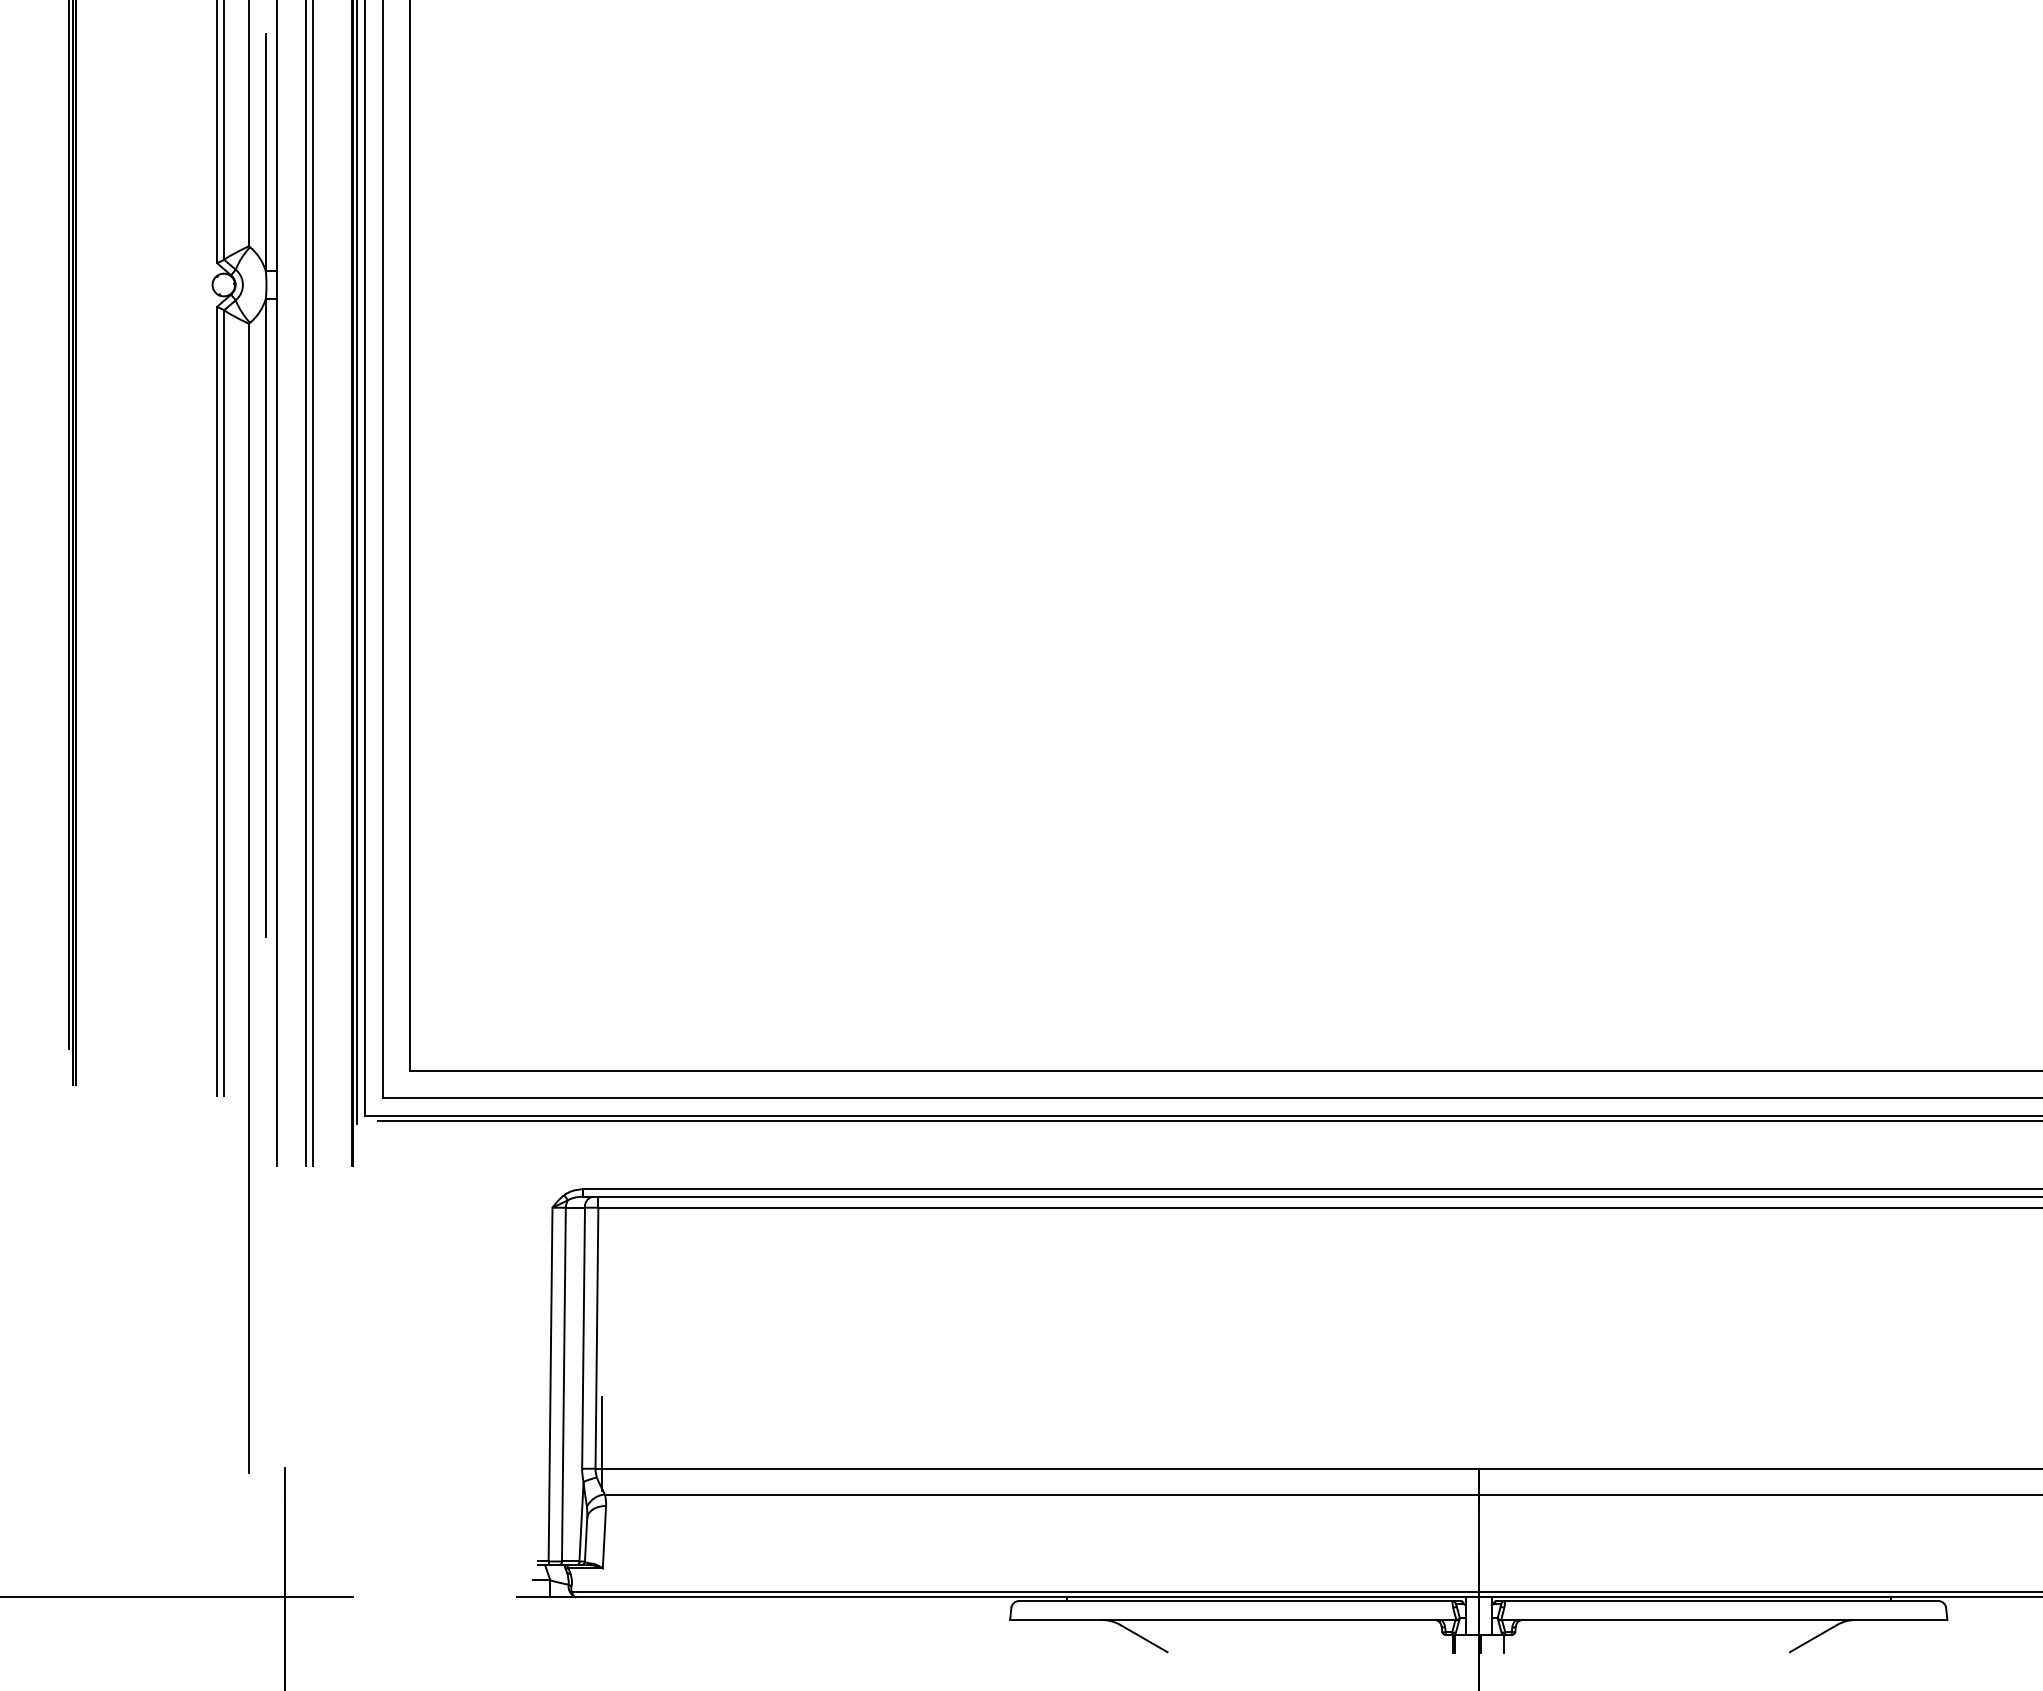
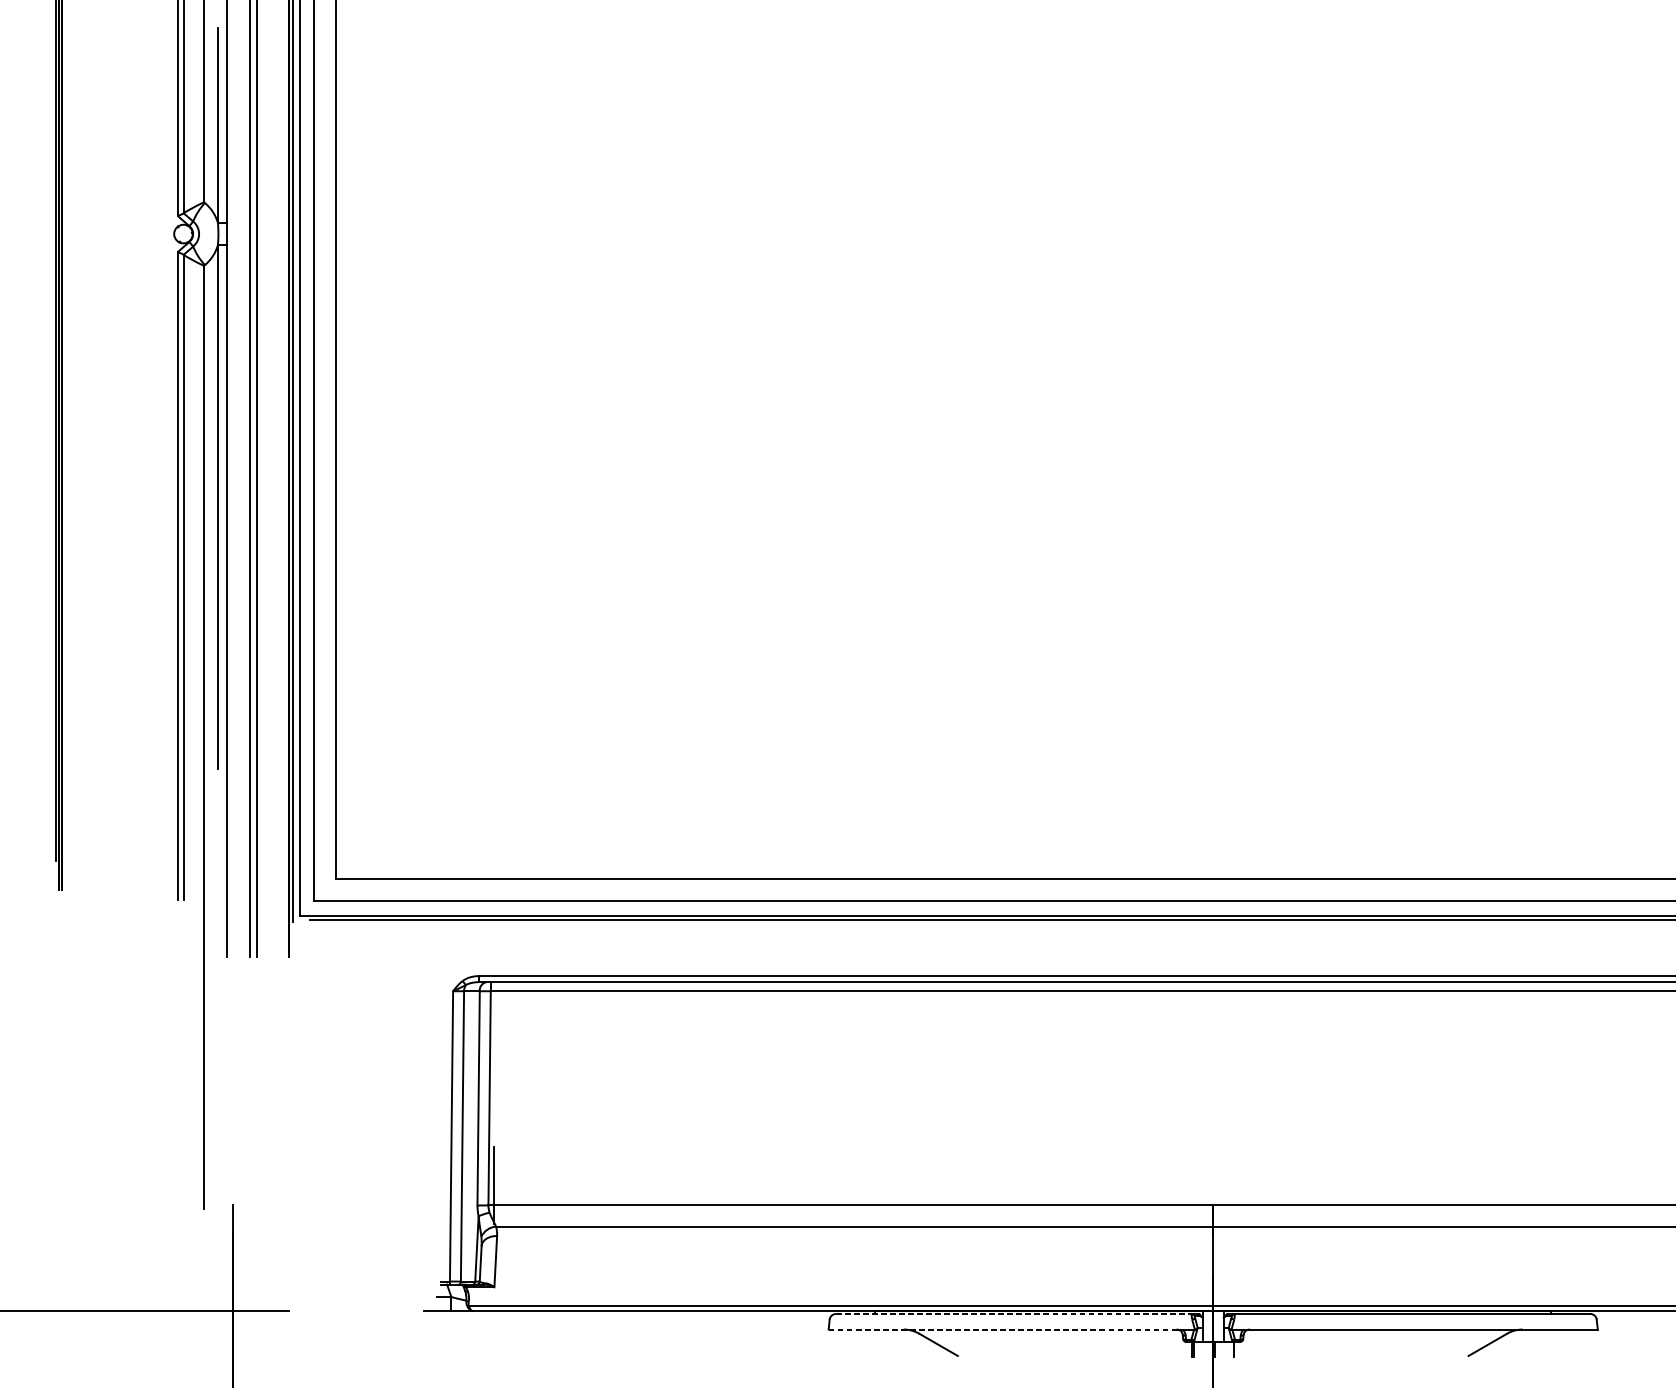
line: (1235, 1601) -> (1013, 1314), solid -> dashed
line: (1222, 1619) -> (1002, 1329), solid -> dashed

